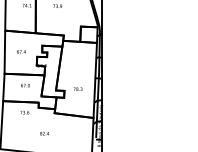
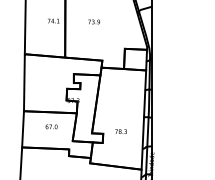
part: (21, 51) -> (46, 81), removed
part: (24, 112) -> (50, 162), removed

